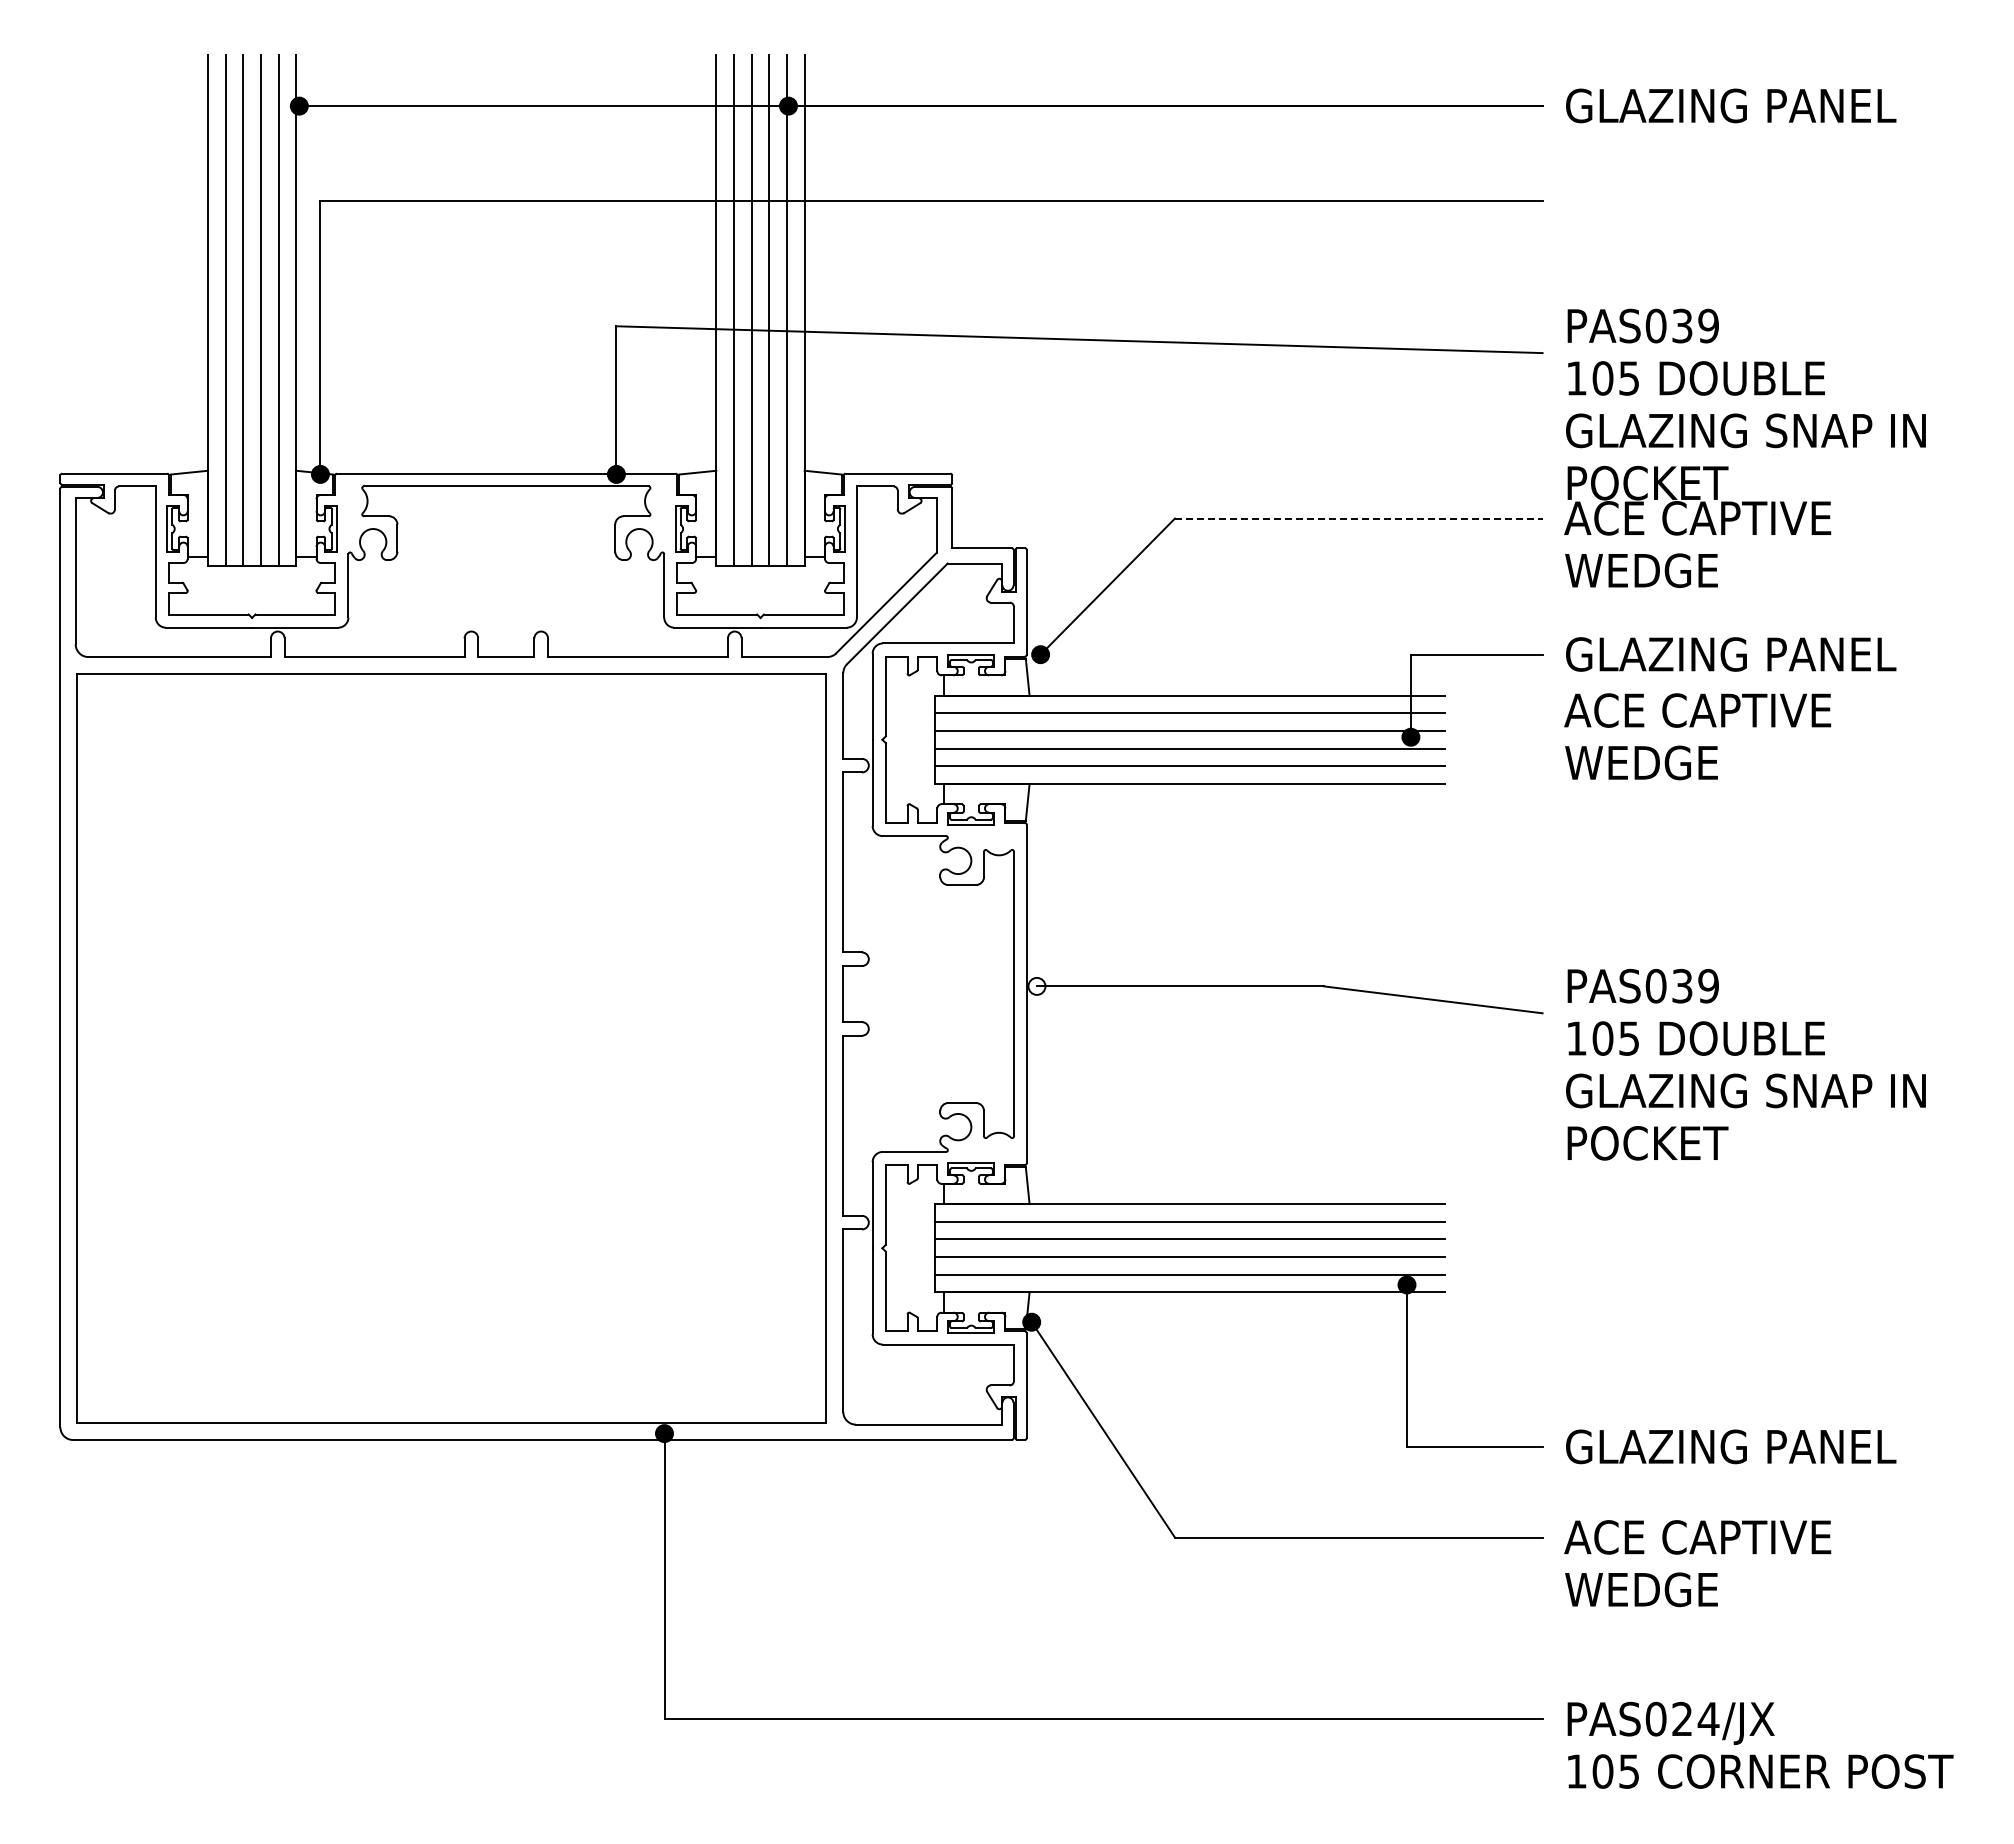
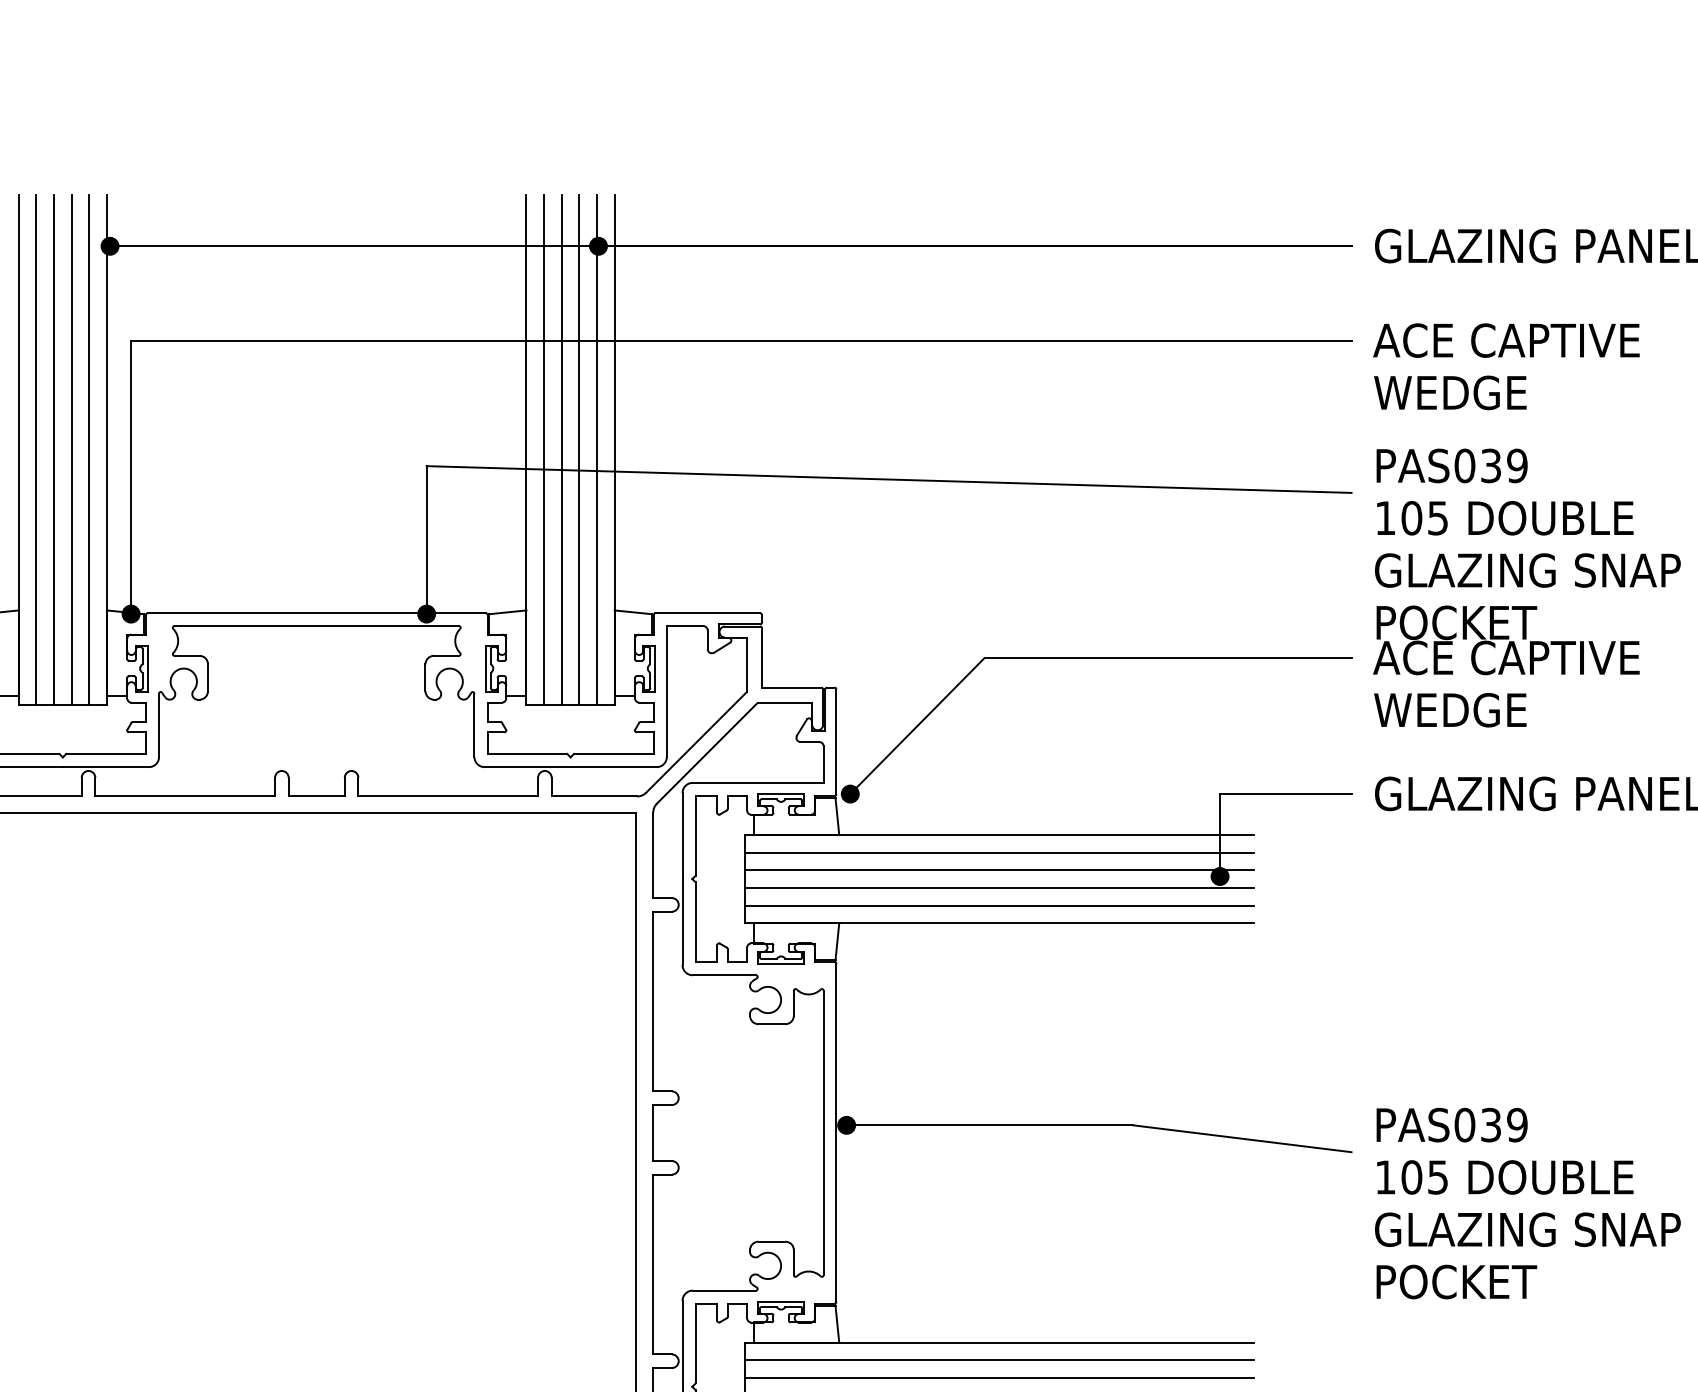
line: (1358, 518) -> (1167, 658), dashed -> solid
text: (1697, 736) -> (1506, 366), moved
fill: (1036, 985) -> (846, 1124), added

